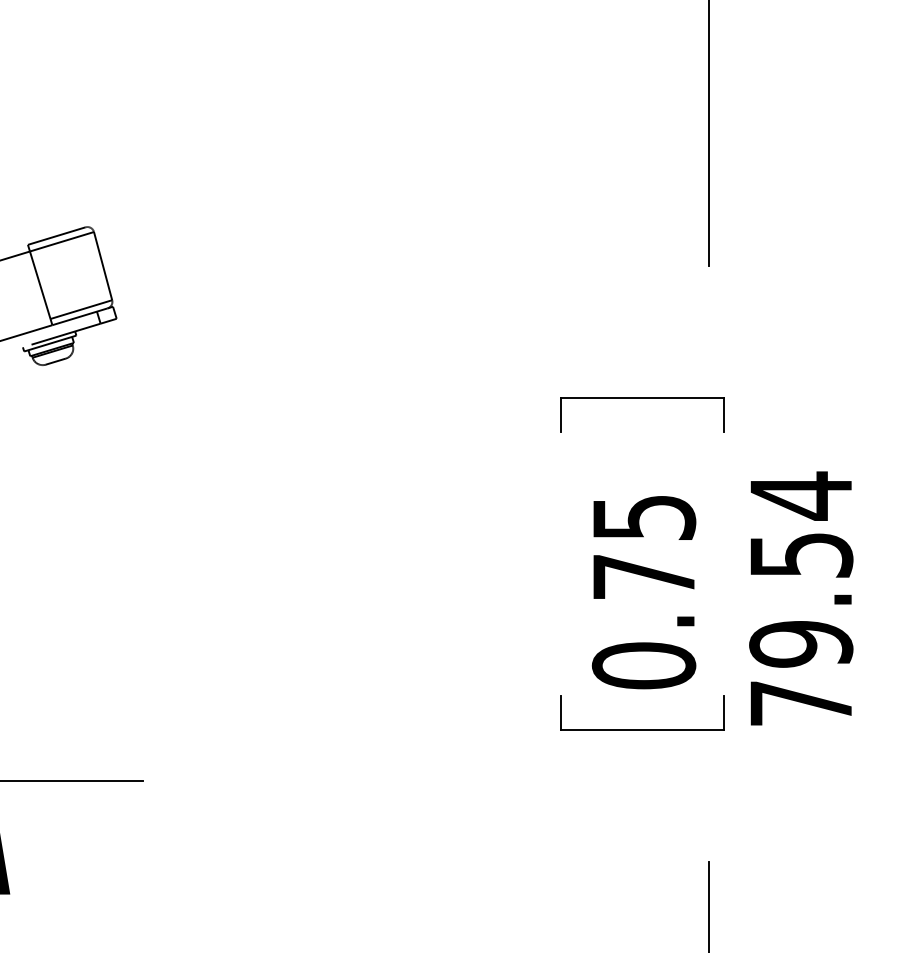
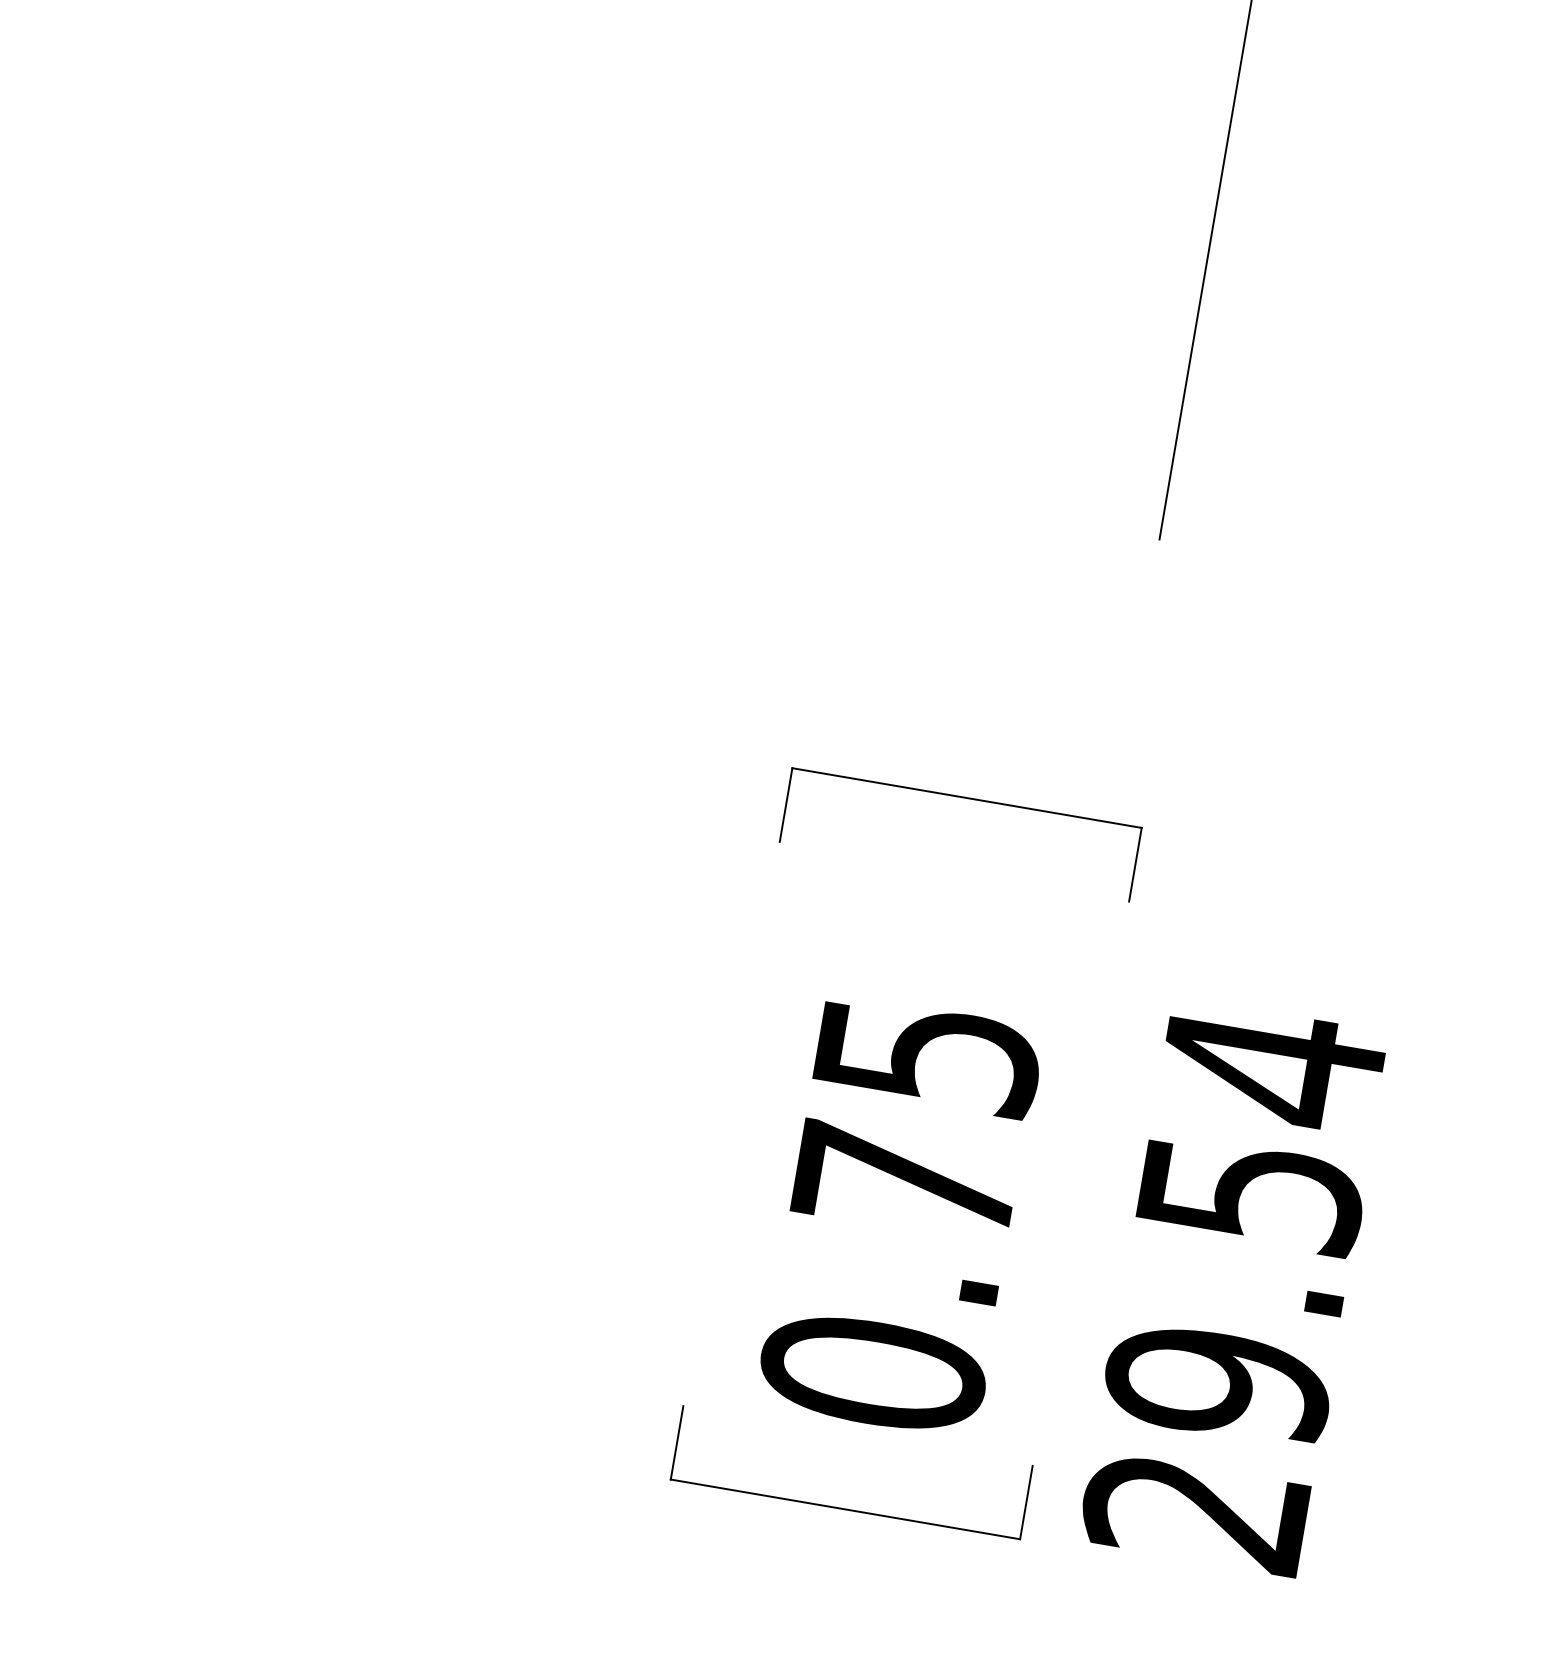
text: (800, 703) -> (1194, 1511), 79.54 -> 29.54

